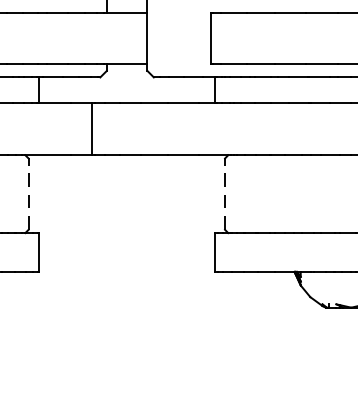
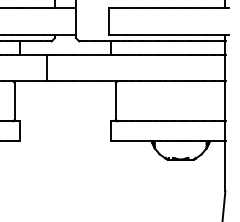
line: (27, 192) -> (14, 100), dashed -> solid
line: (224, 192) -> (115, 100), dashed -> solid

